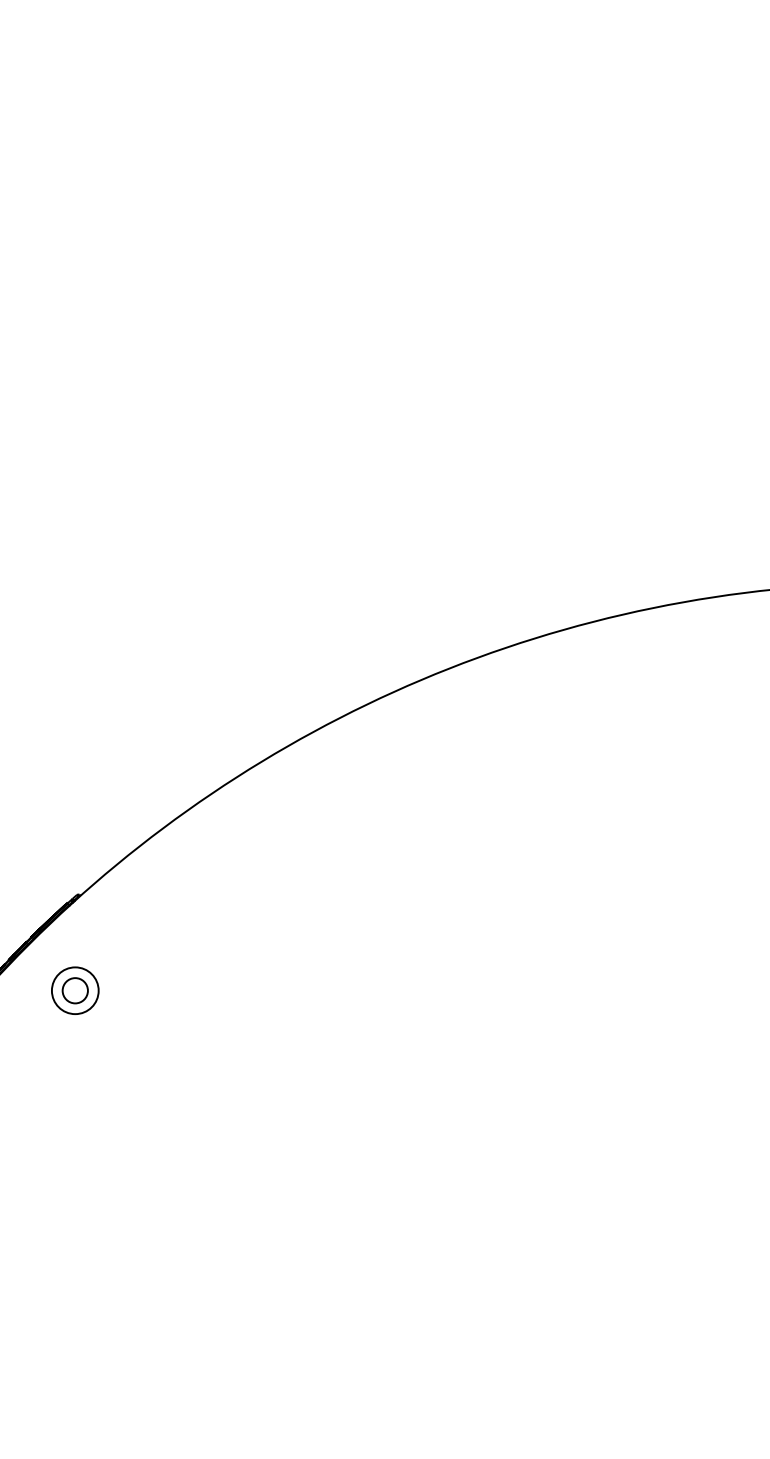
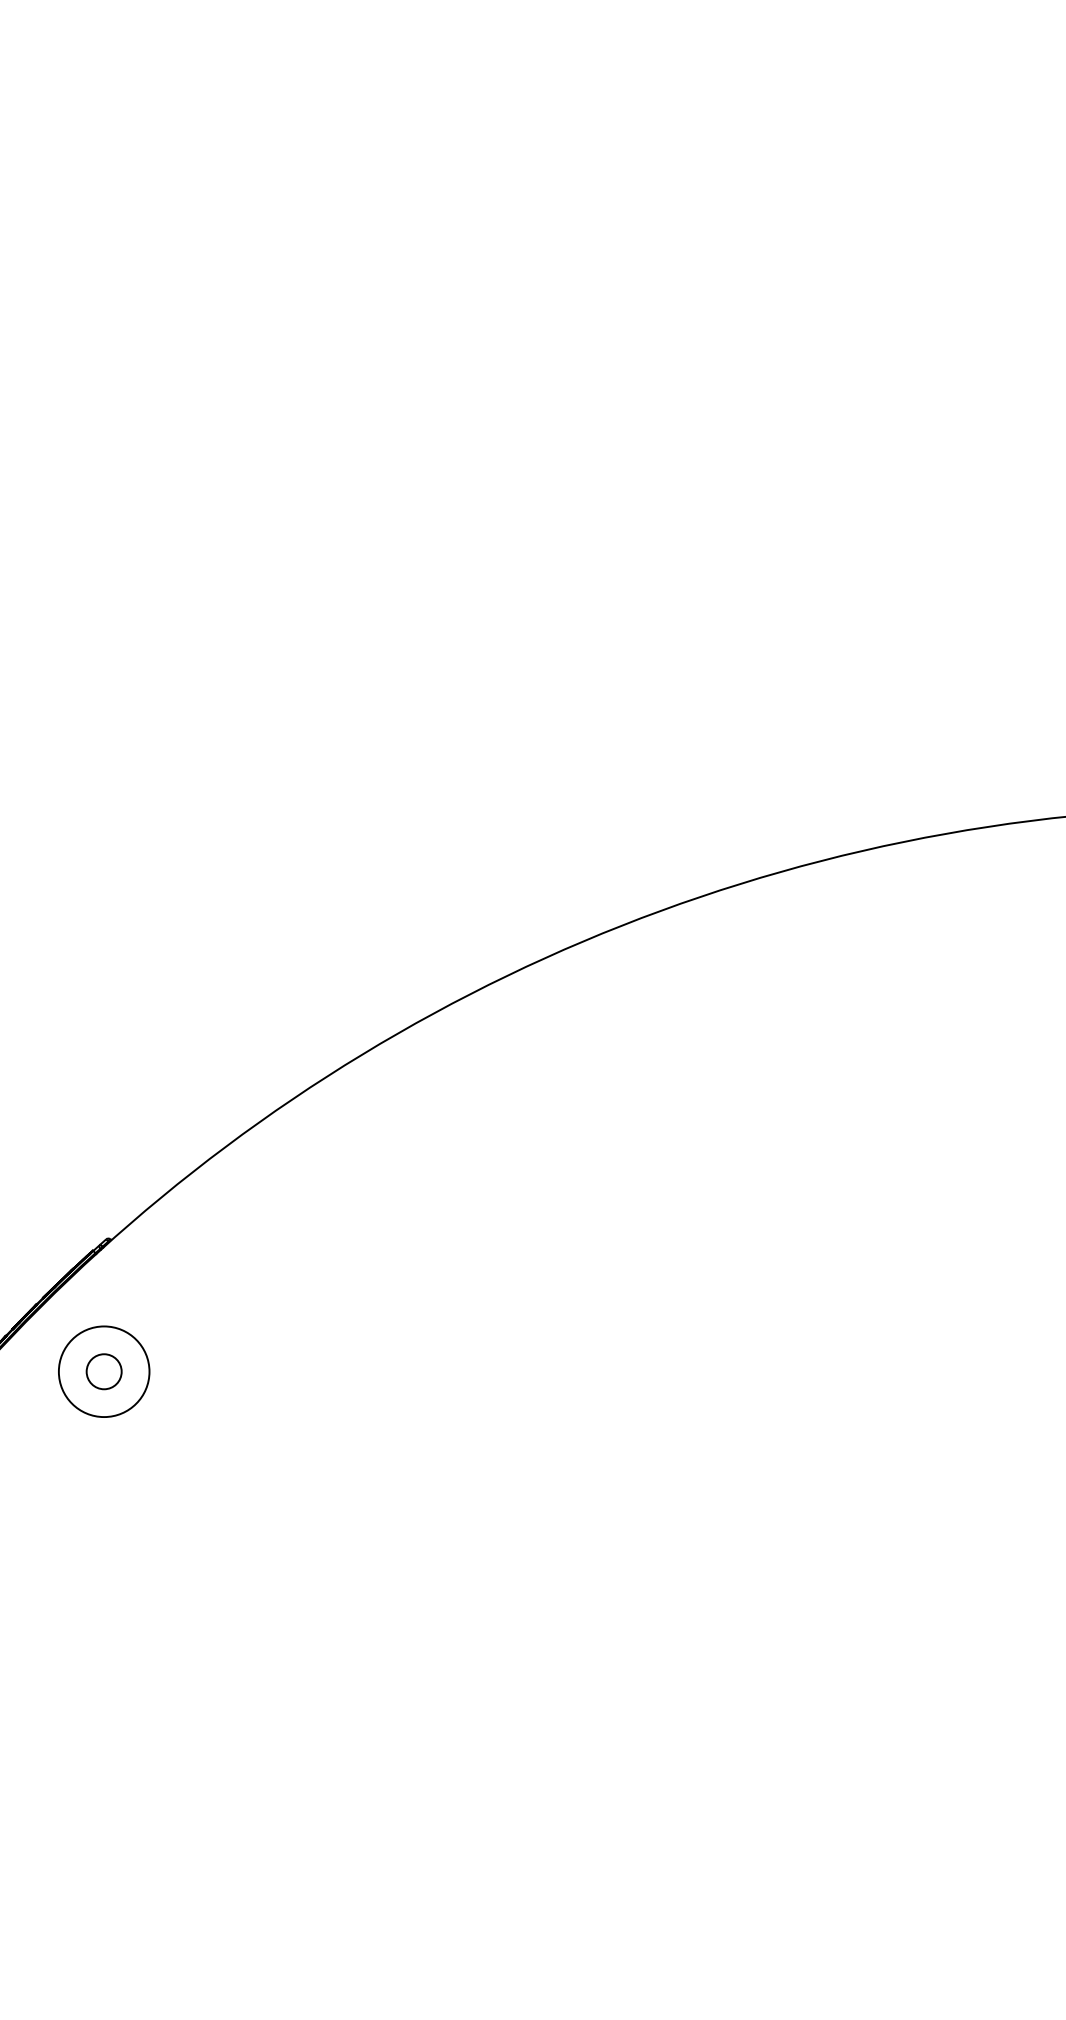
circle: (74, 990) -> (103, 1371), size x1.4

